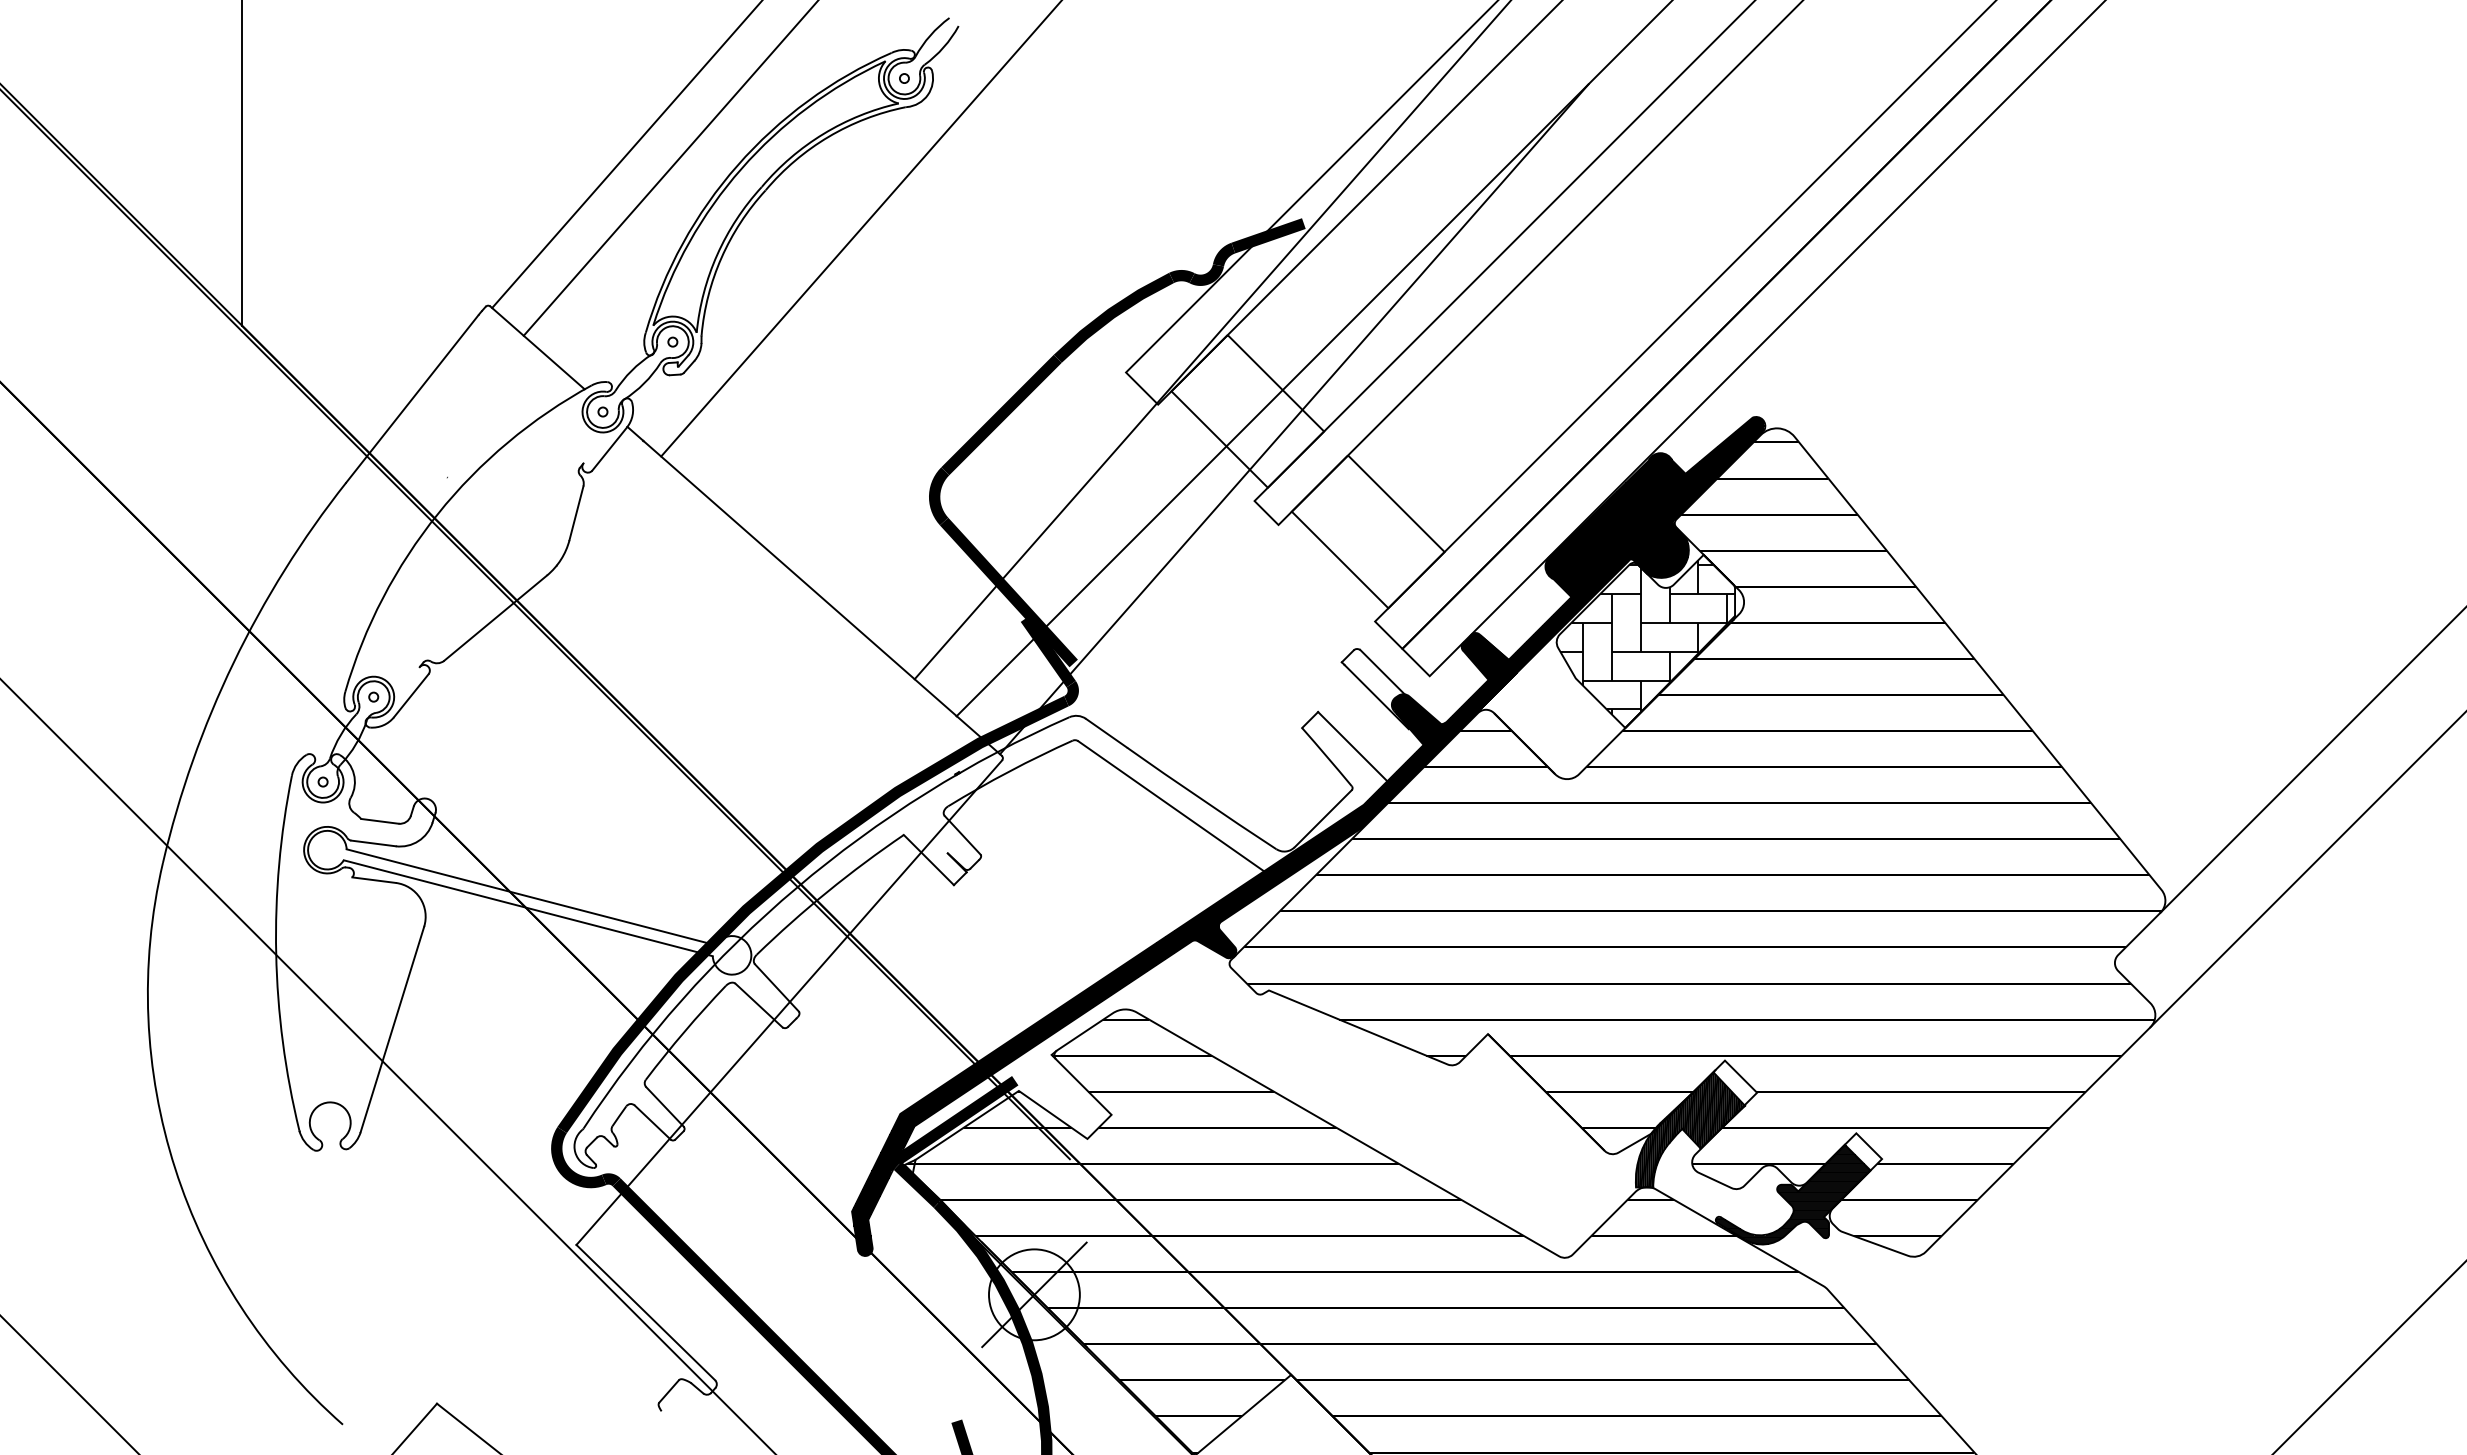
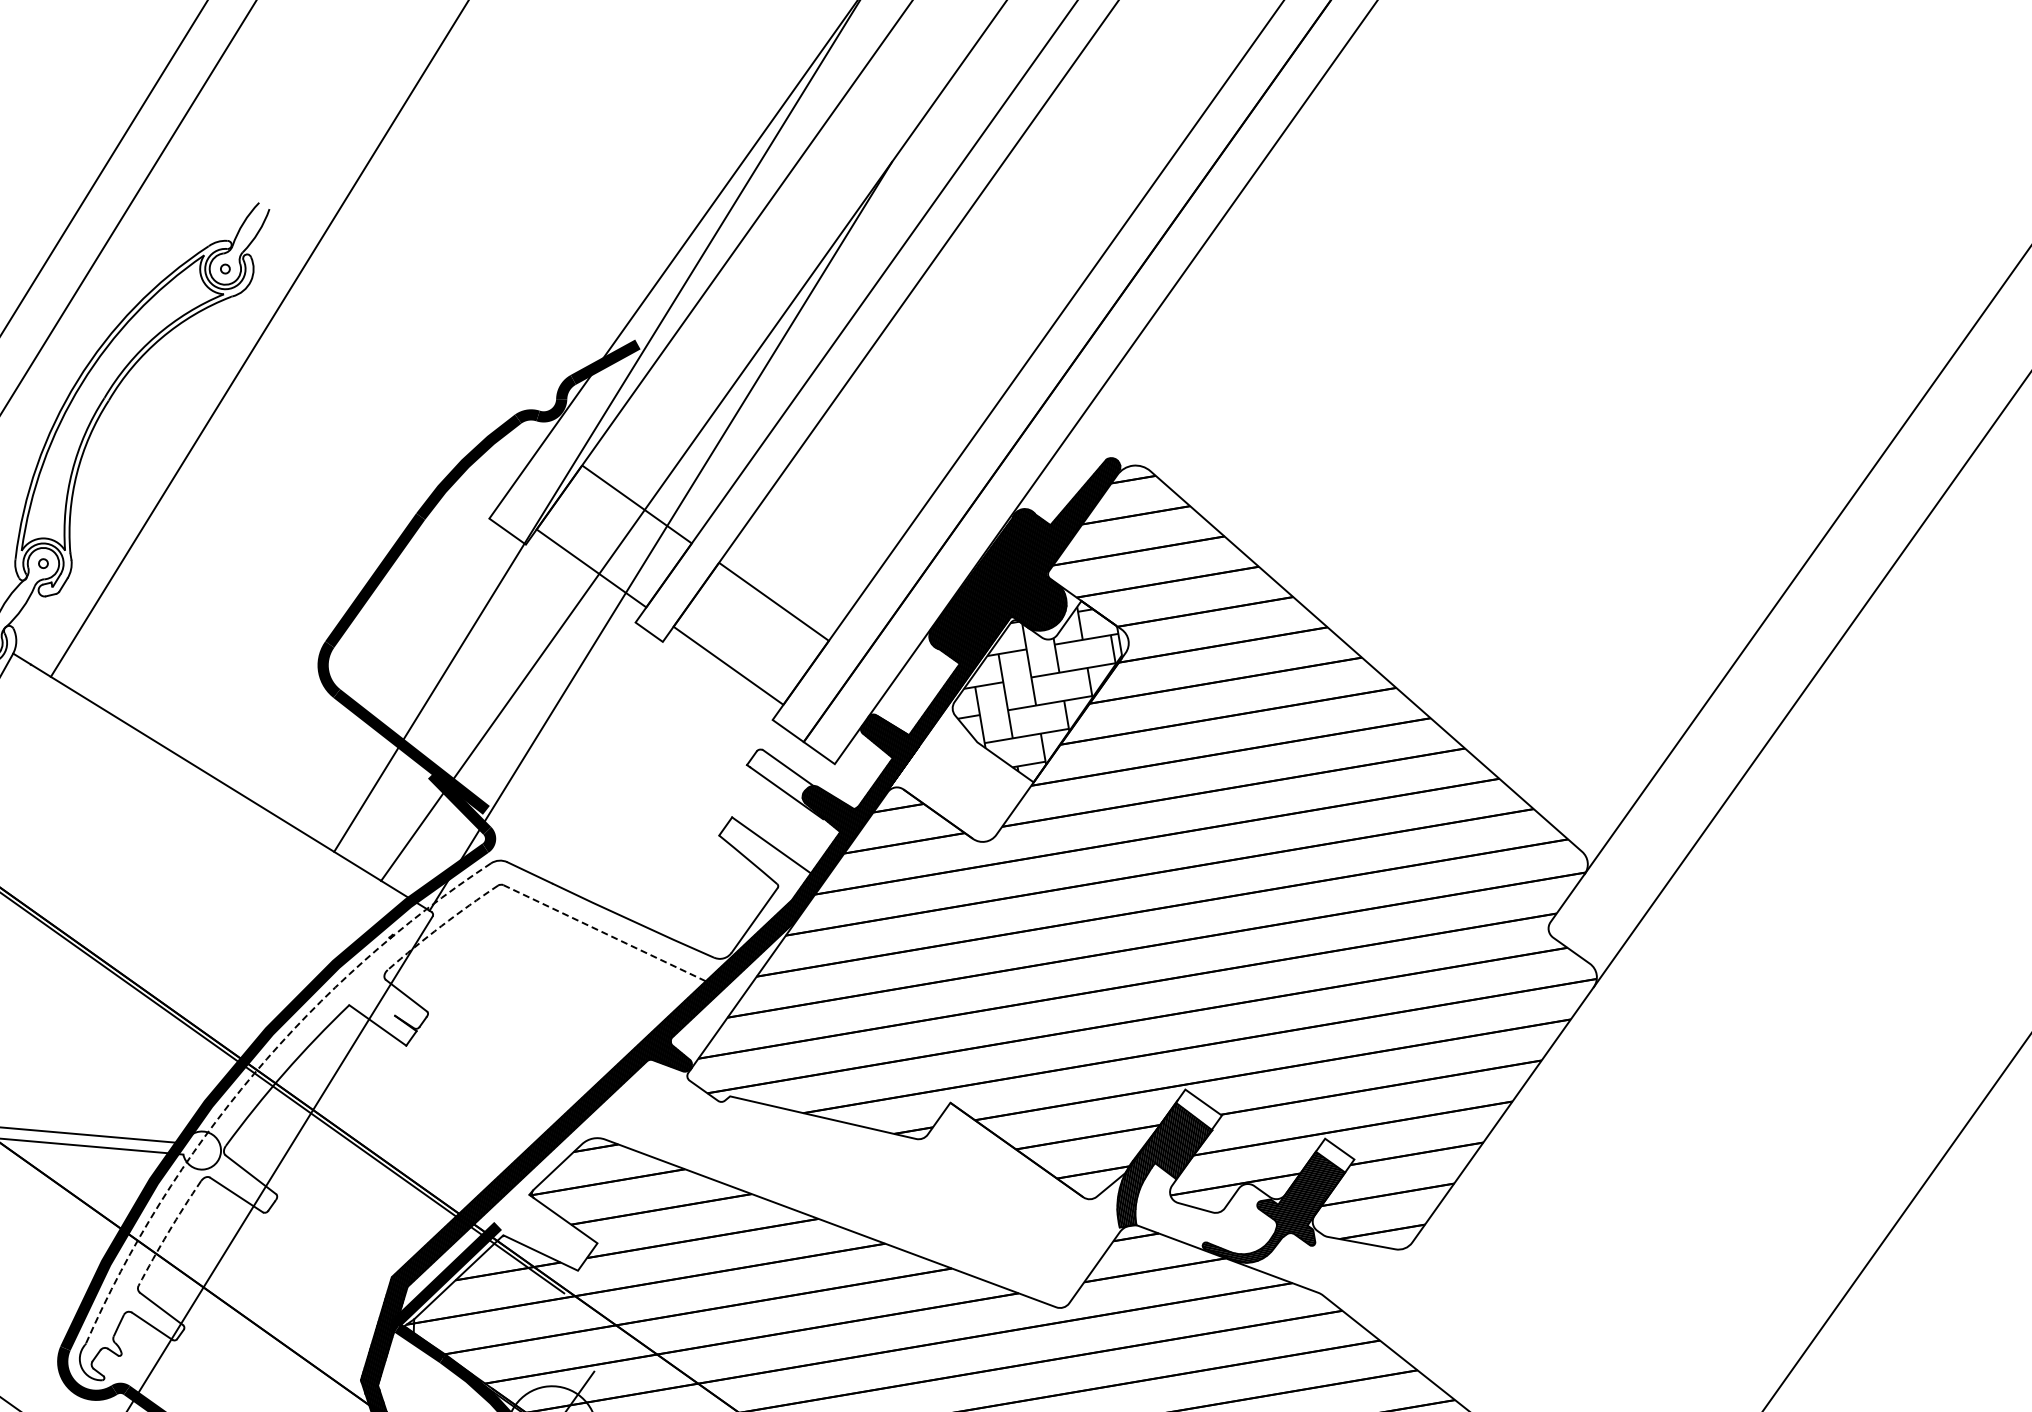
arc: (1009, 771) -> (441, 926), solid -> dashed
line: (1170, 805) -> (603, 932), solid -> dashed
arc: (796, 887) -> (253, 1073), solid -> dashed
arc: (684, 1031) -> (168, 1232), solid -> dashed

